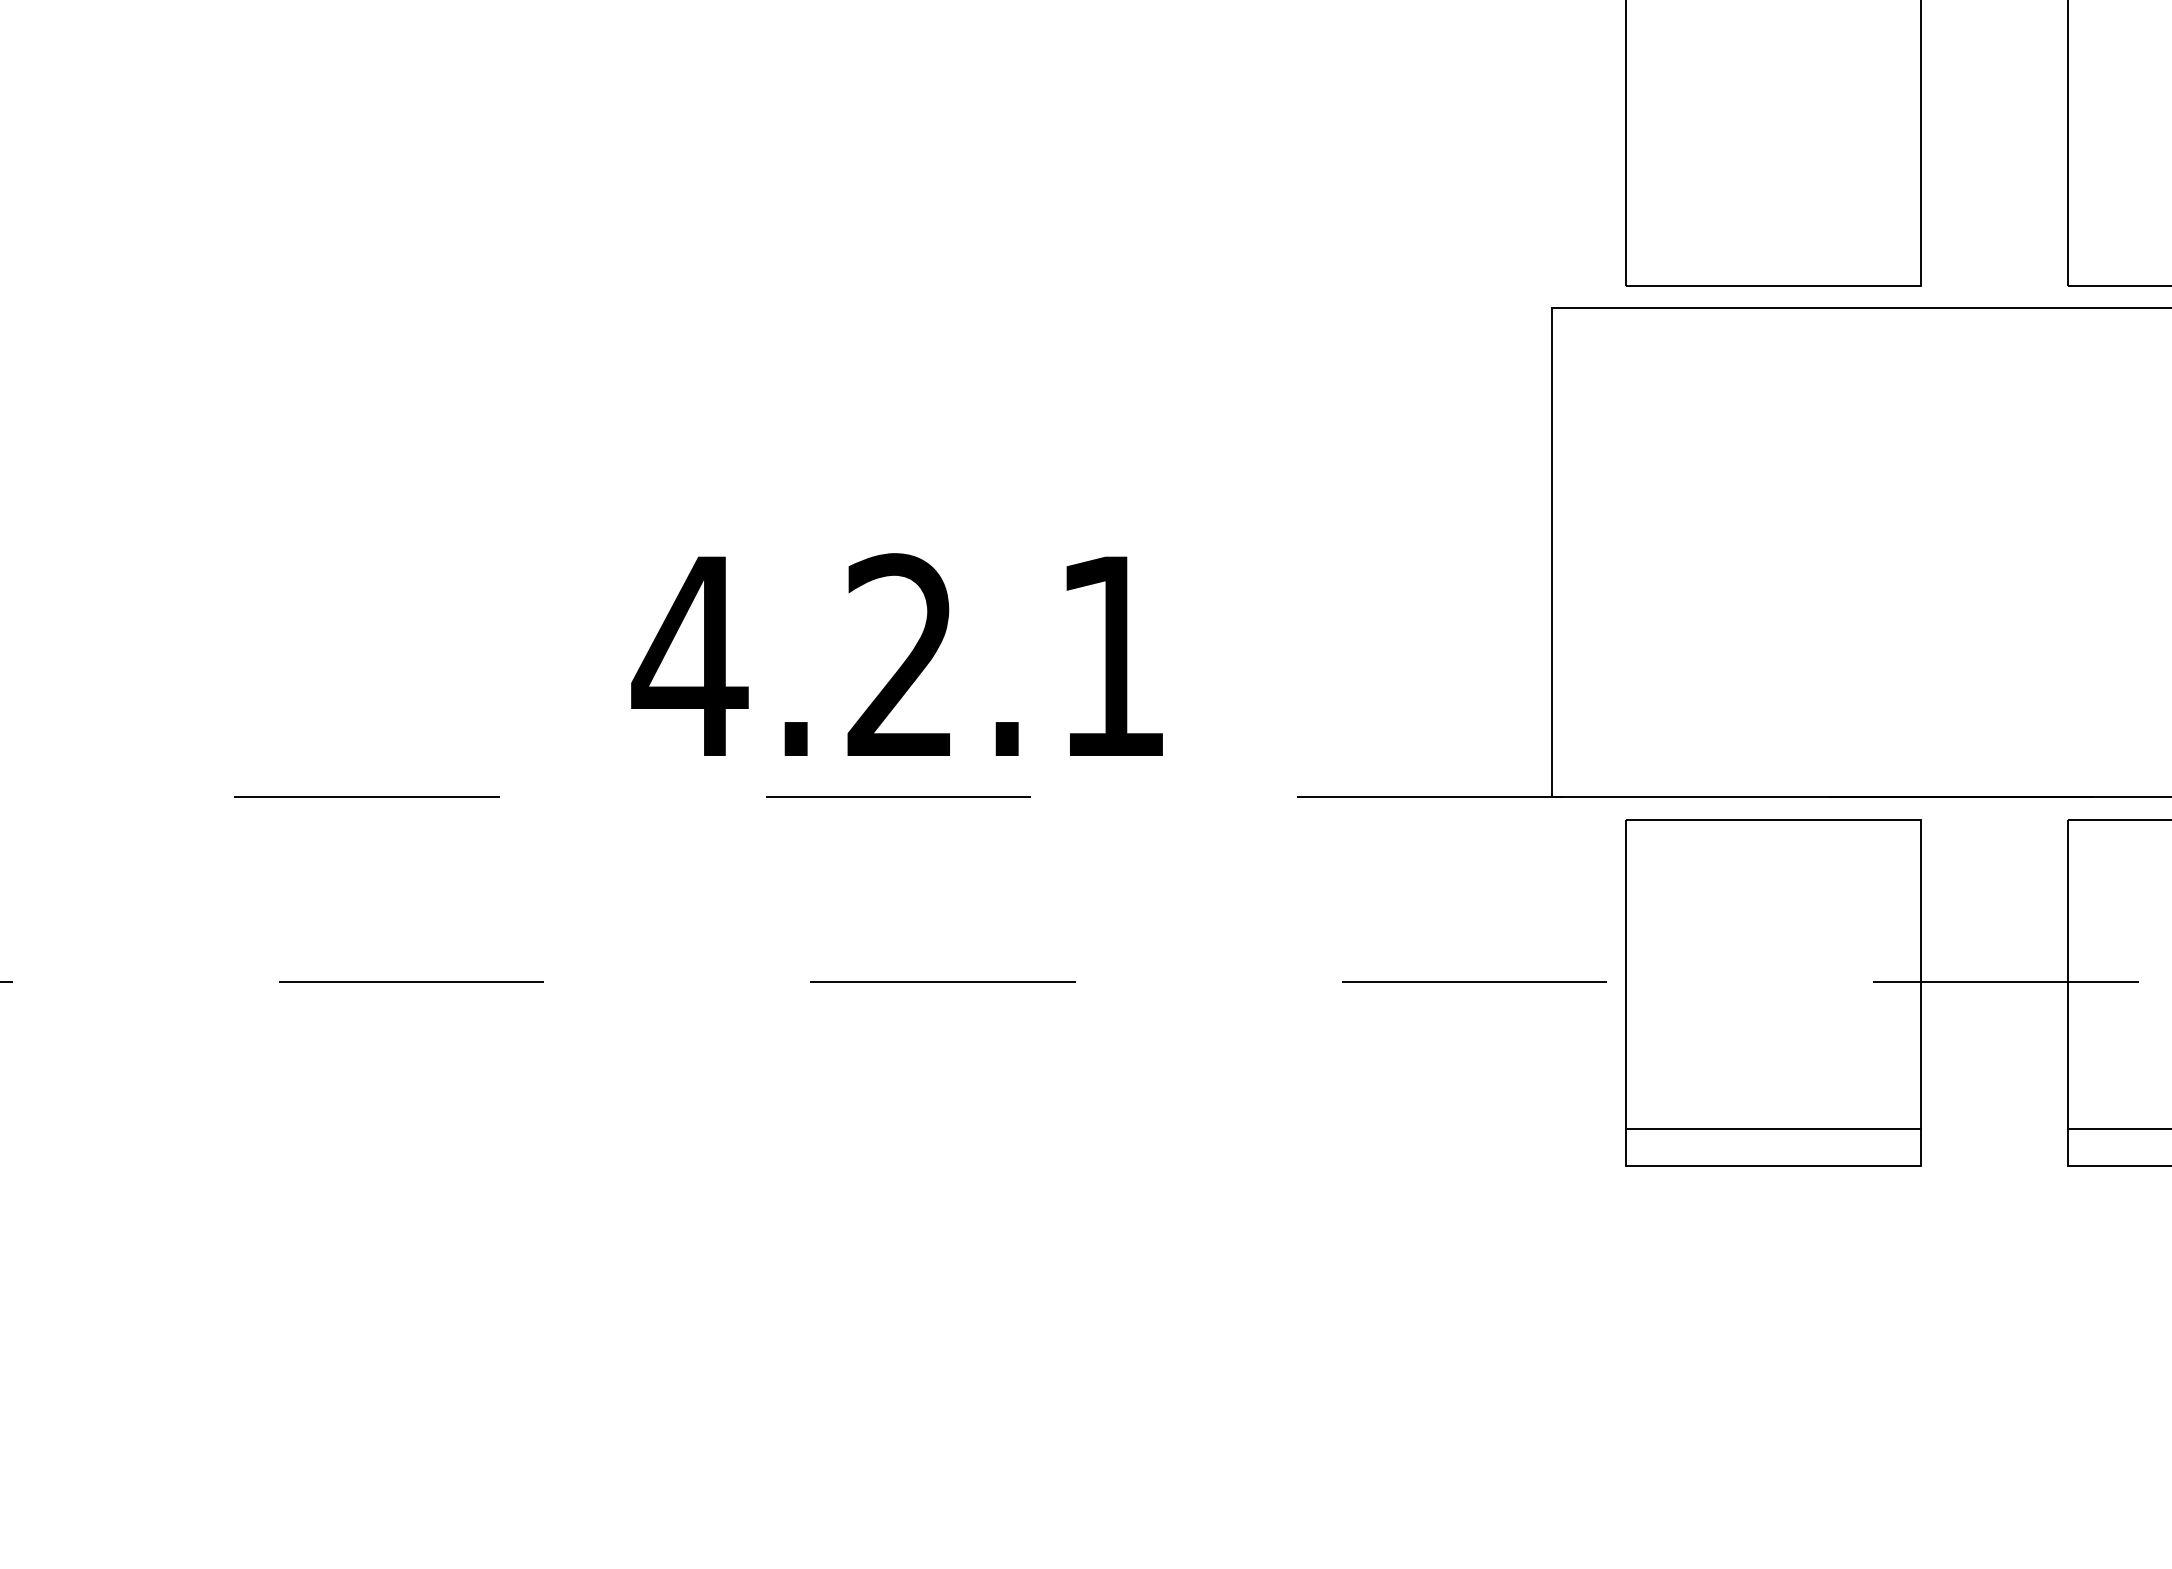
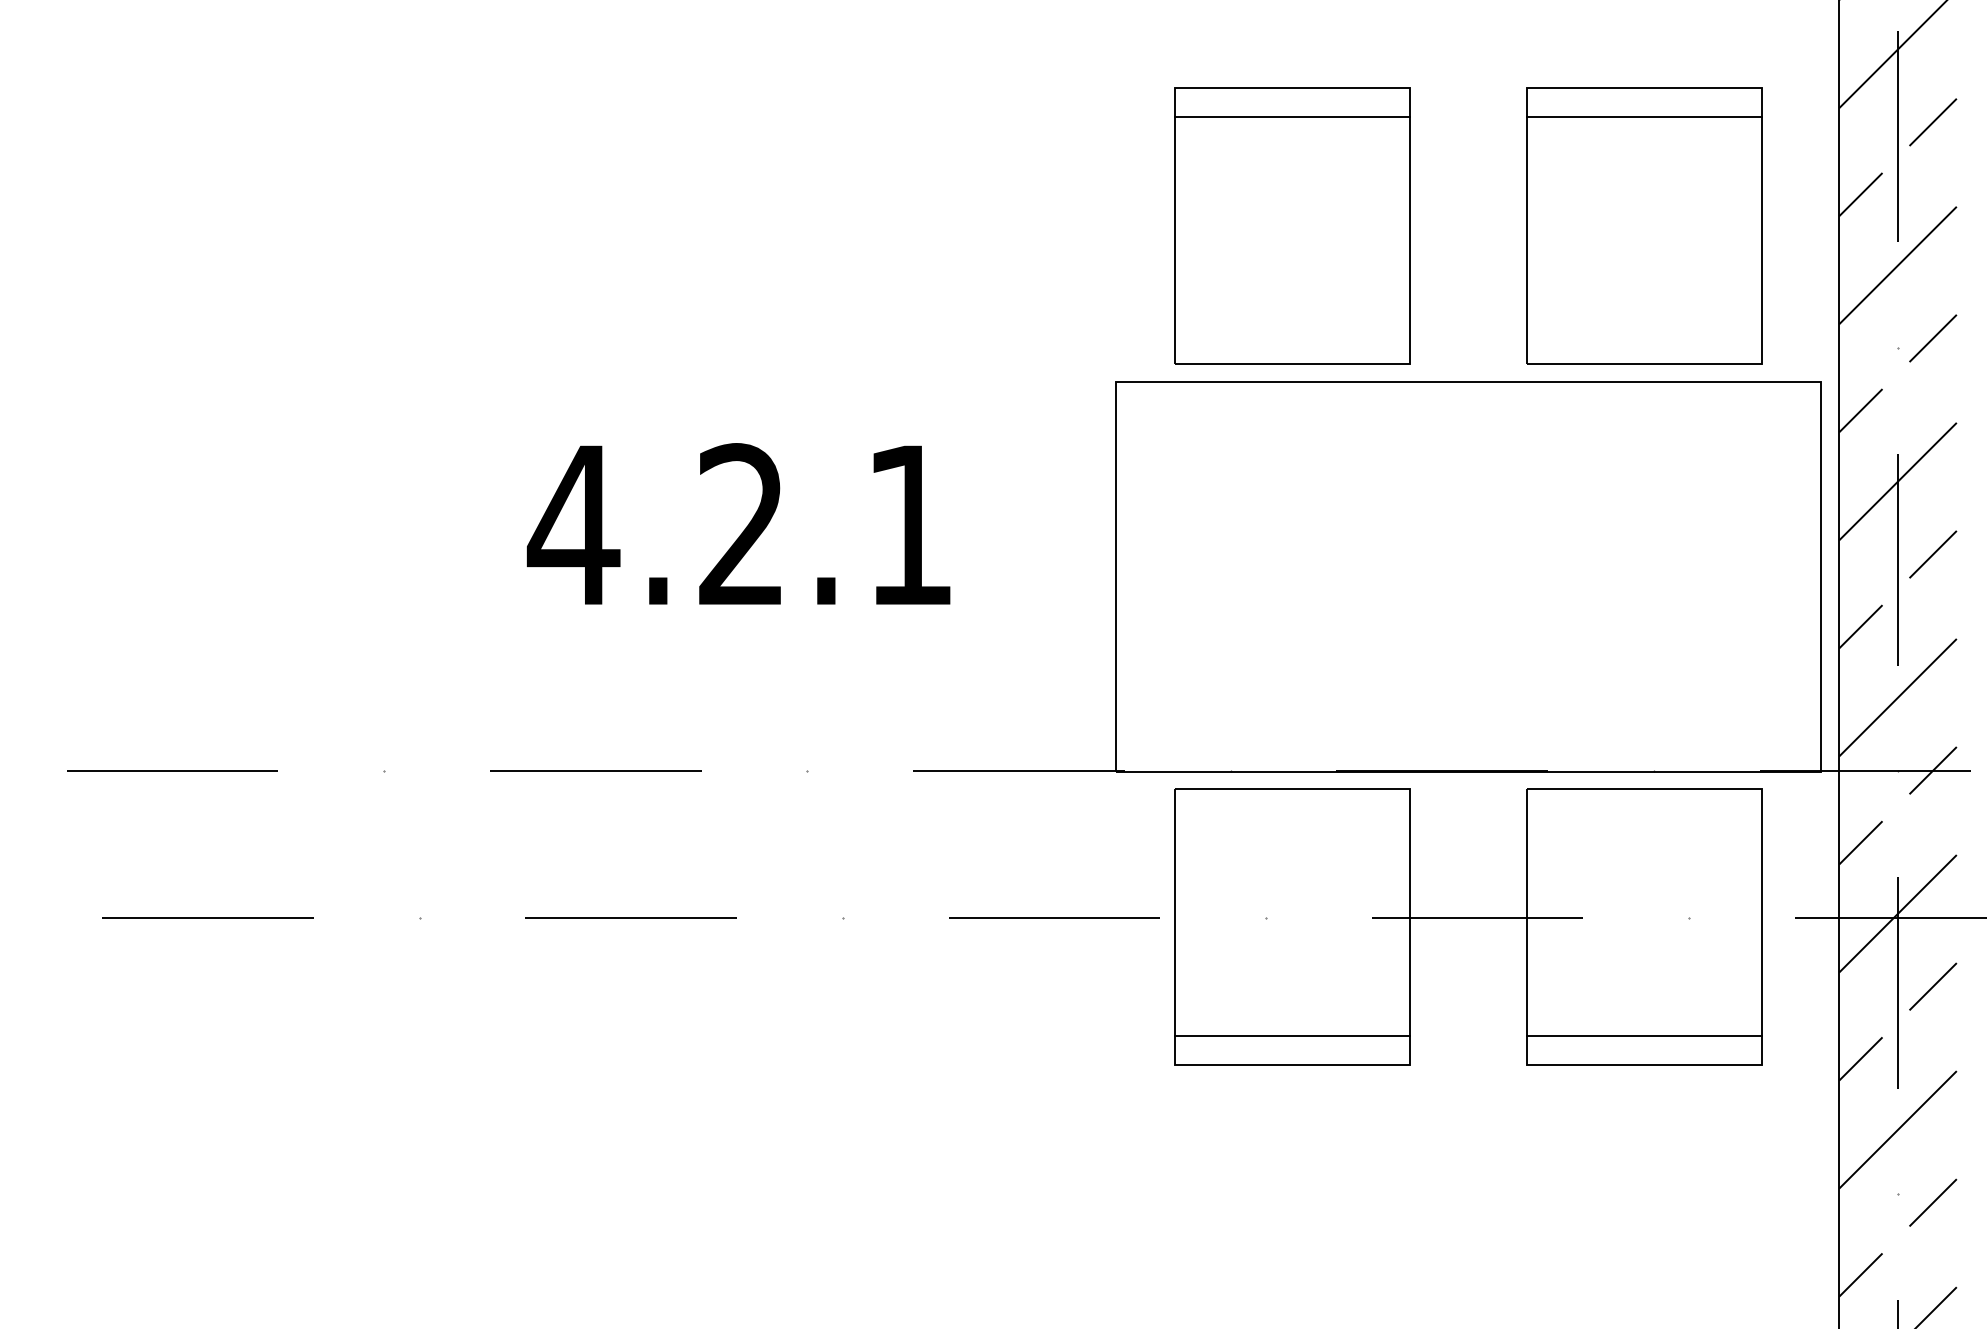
text: (896, 654) -> (738, 523), moved

